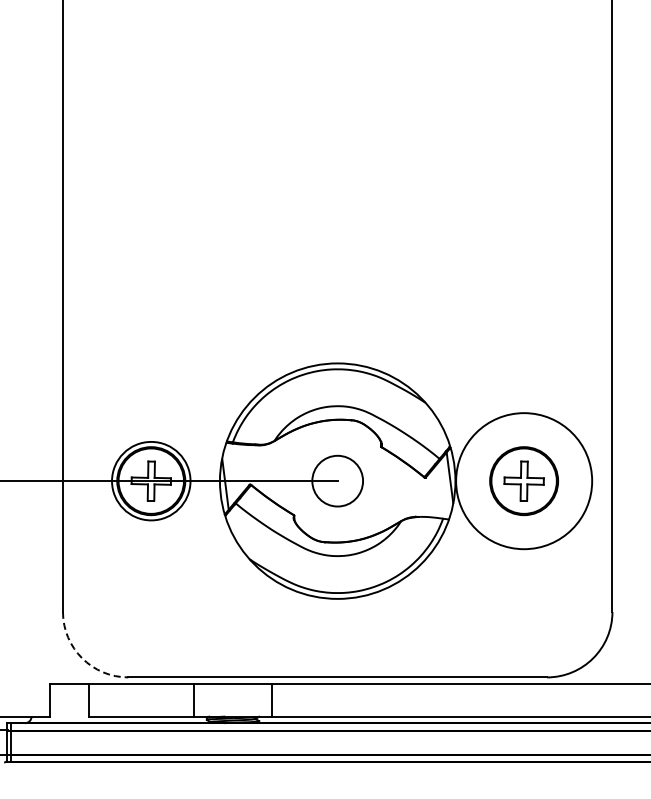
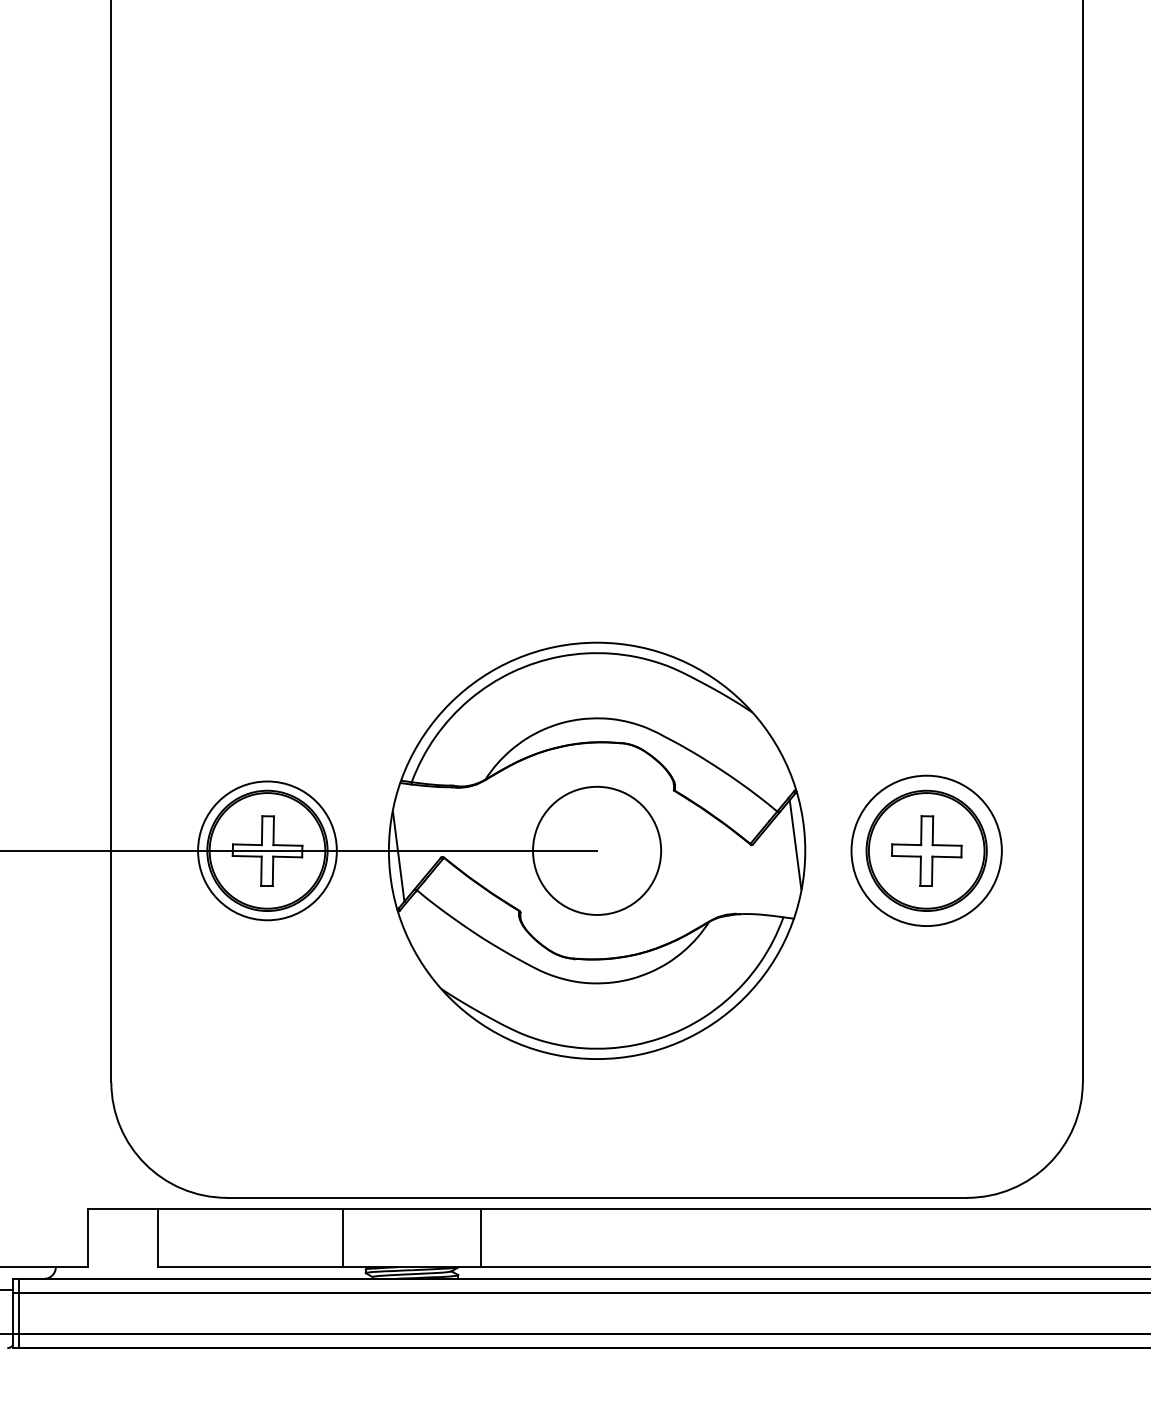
circle: (337, 480) -> (596, 849), size x1.43
circle: (523, 480) -> (925, 849), size x0.62
arc: (82, 658) -> (145, 1164), dashed -> solid

